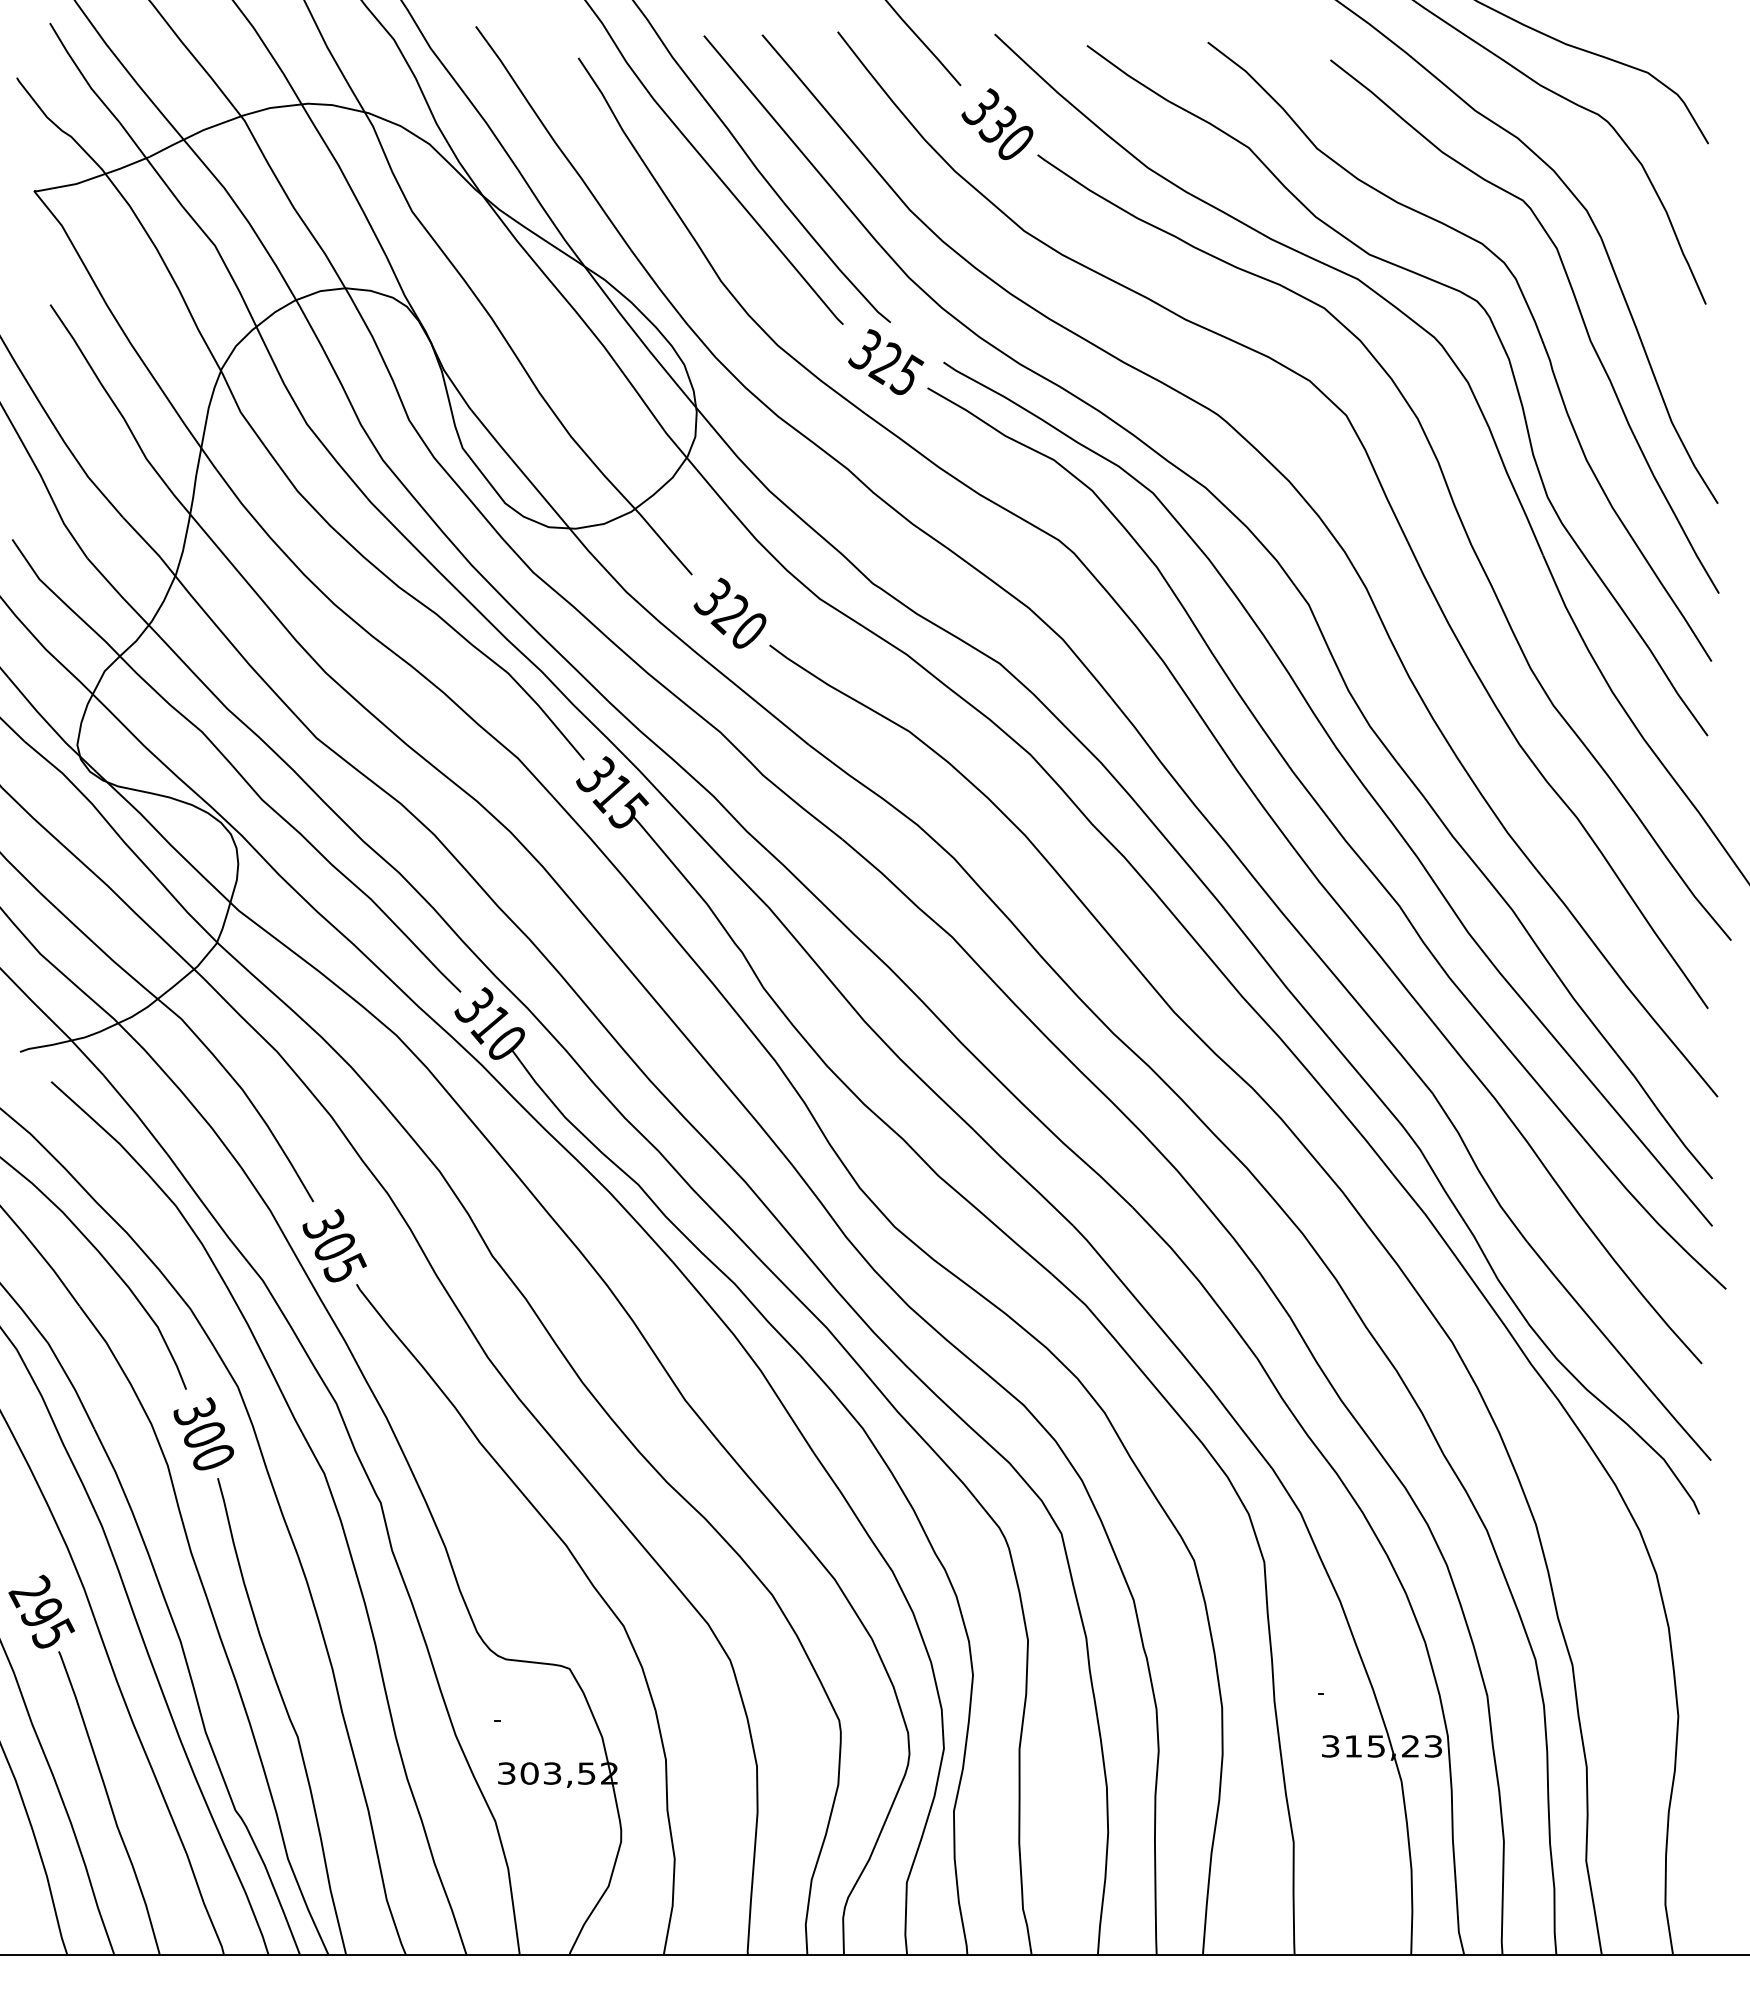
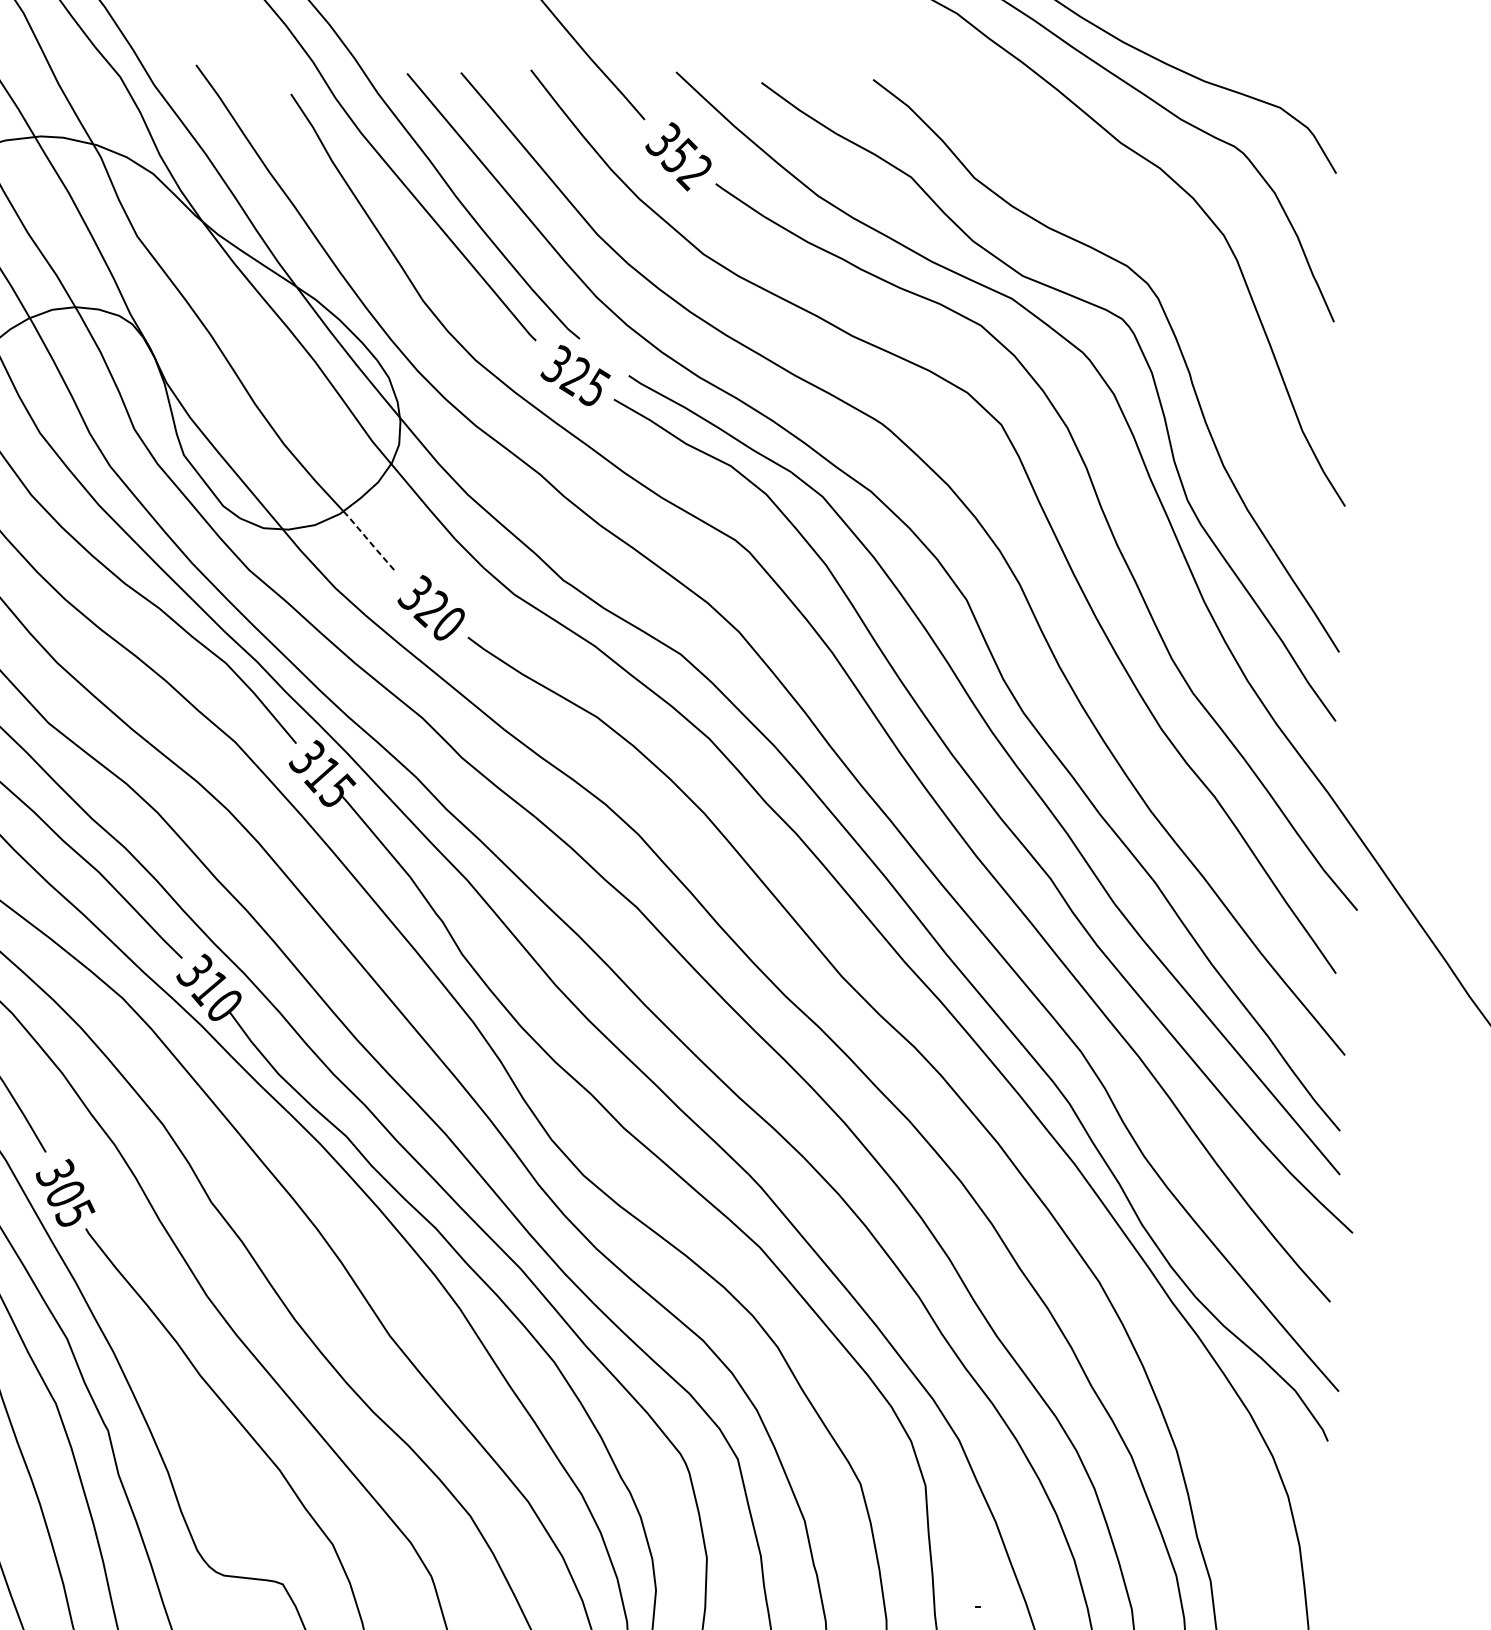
text: (1005, 134) -> (686, 164), 330 -> 352
curve: (1577, 307) -> (1215, 324), removed
line: (663, 542) -> (369, 542), solid -> dashed

